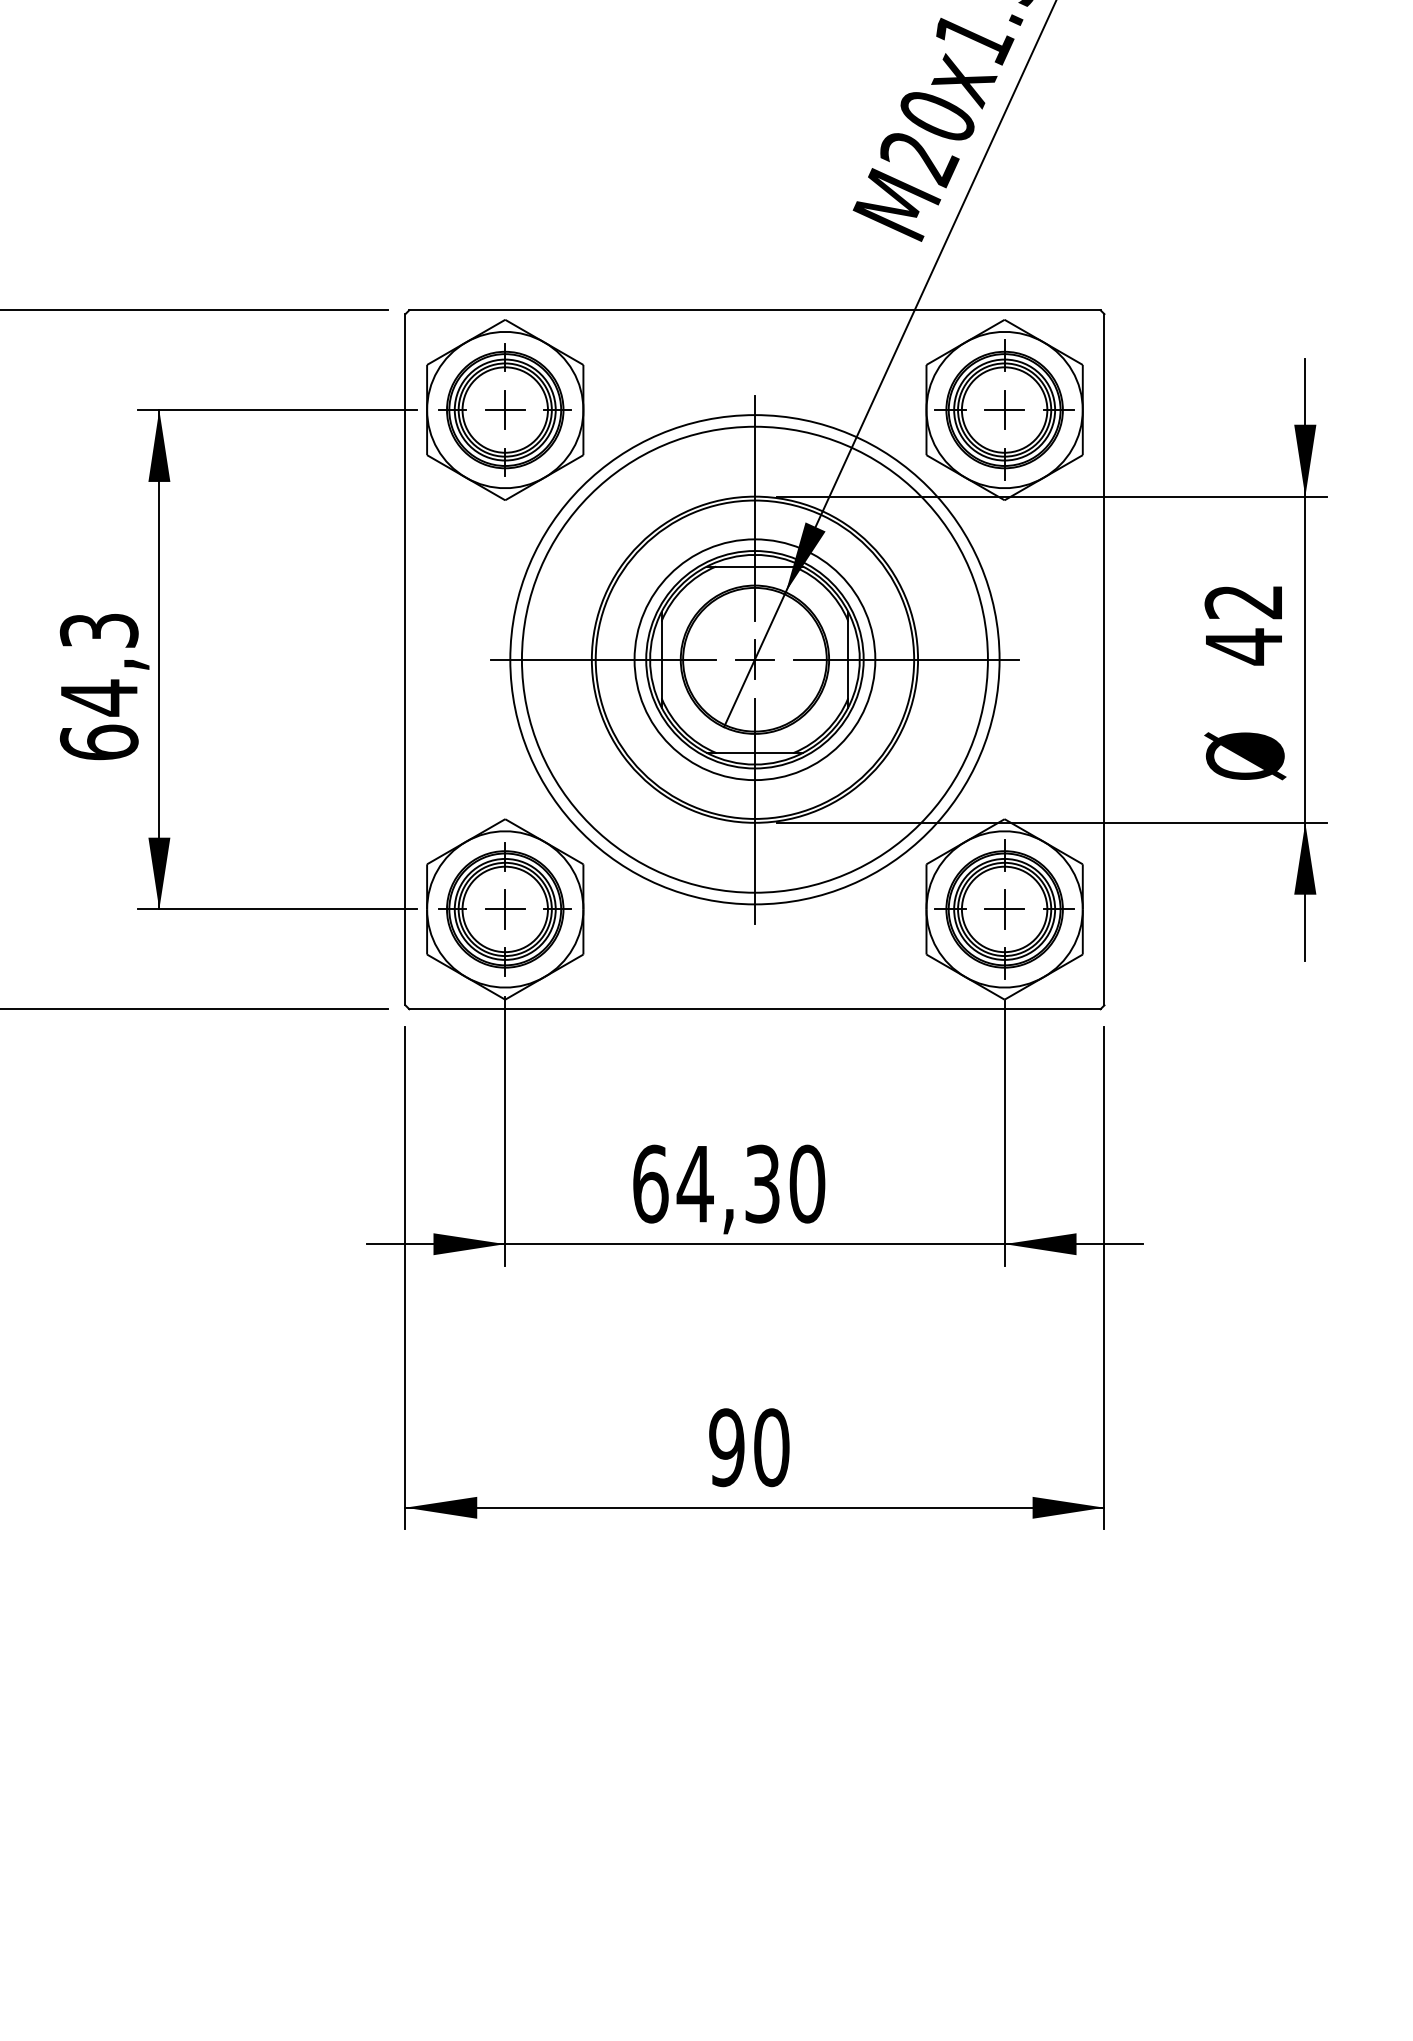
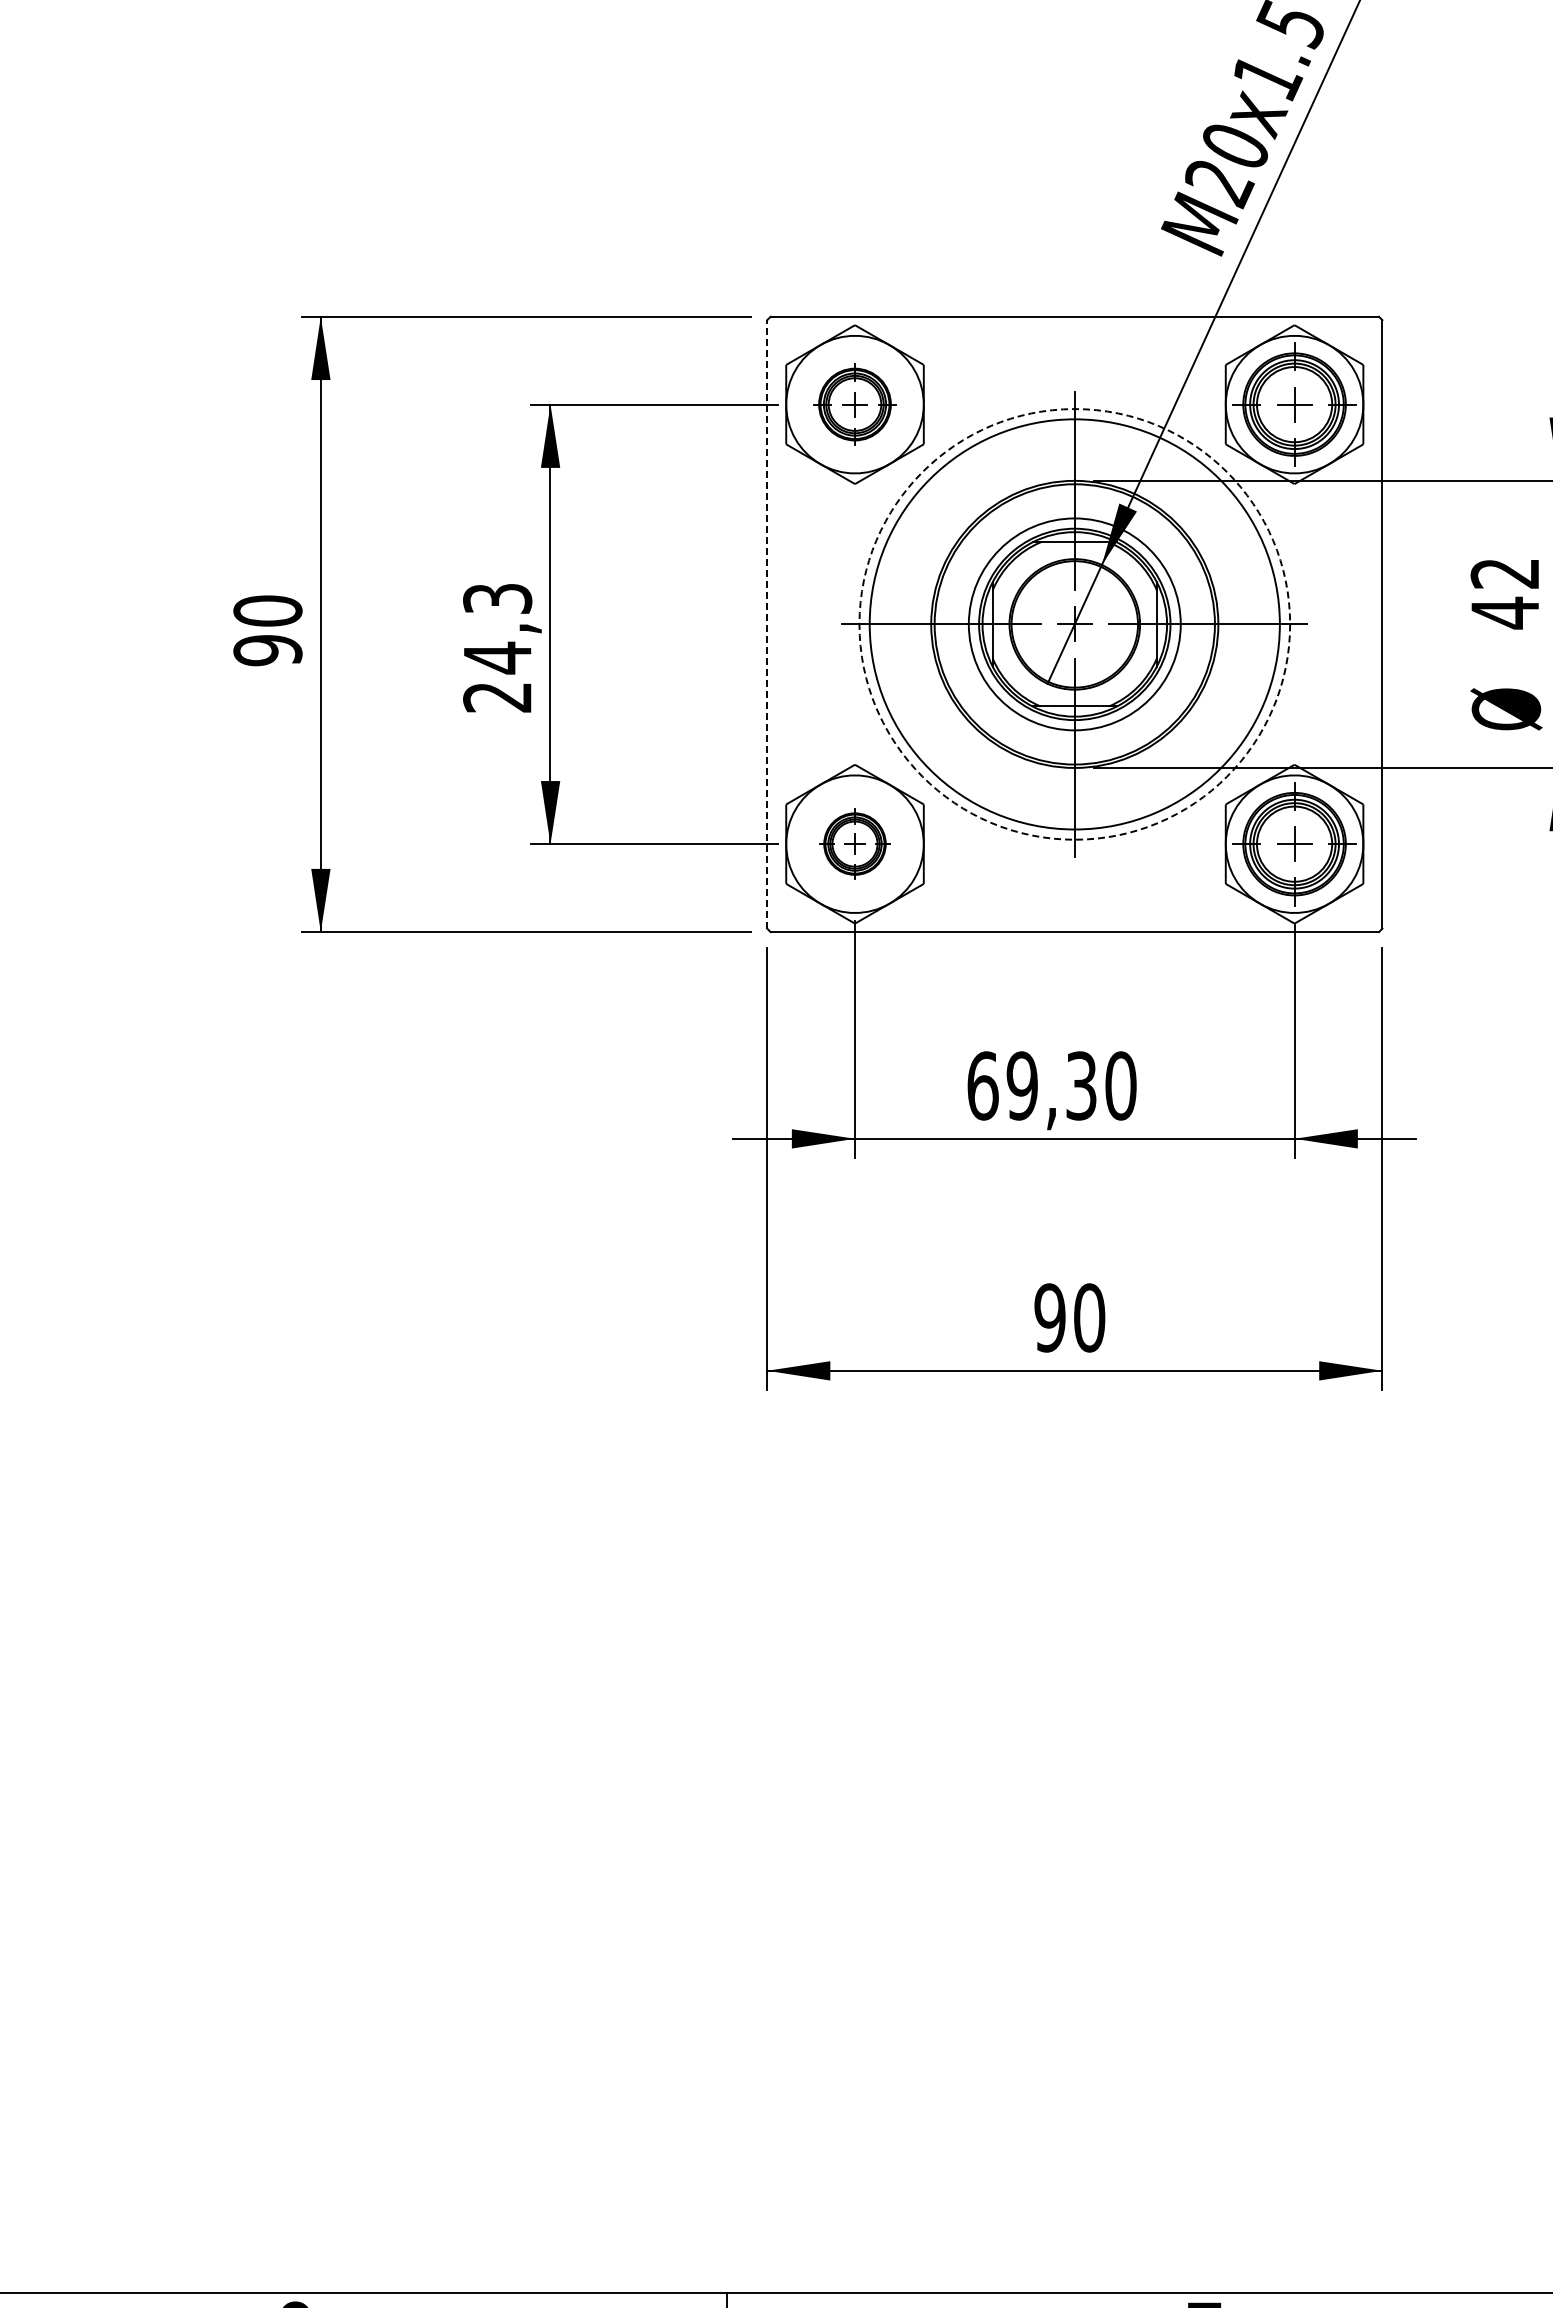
part: (504, 409) -> (854, 404), size x0.7
line: (405, 658) -> (767, 623), solid -> dashed
circle: (754, 659) -> (1074, 624), solid -> dashed
text: (99, 741) -> (497, 696), 64,3 -> 24,3
part: (504, 908) -> (854, 843), size x0.6
text: (694, 1183) -> (1021, 1085), 64,30 -> 69,30

